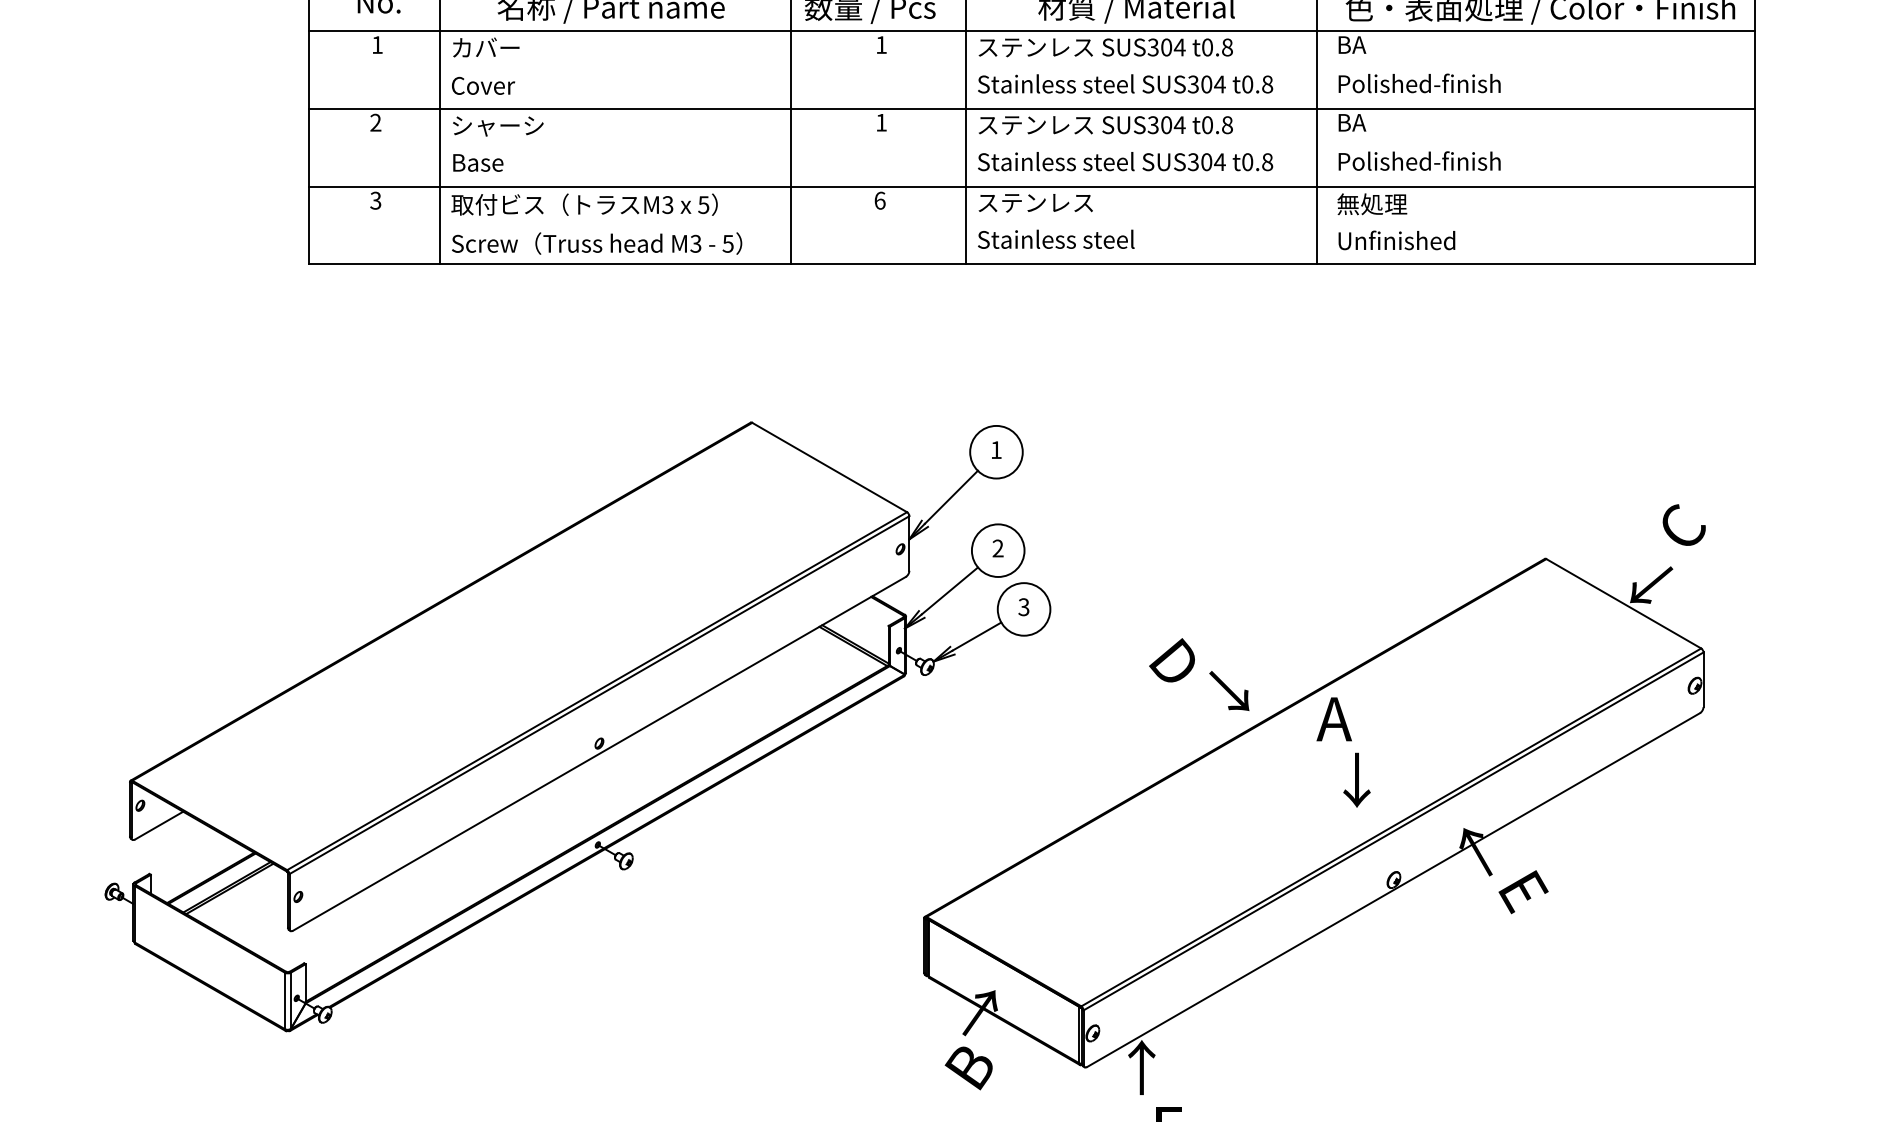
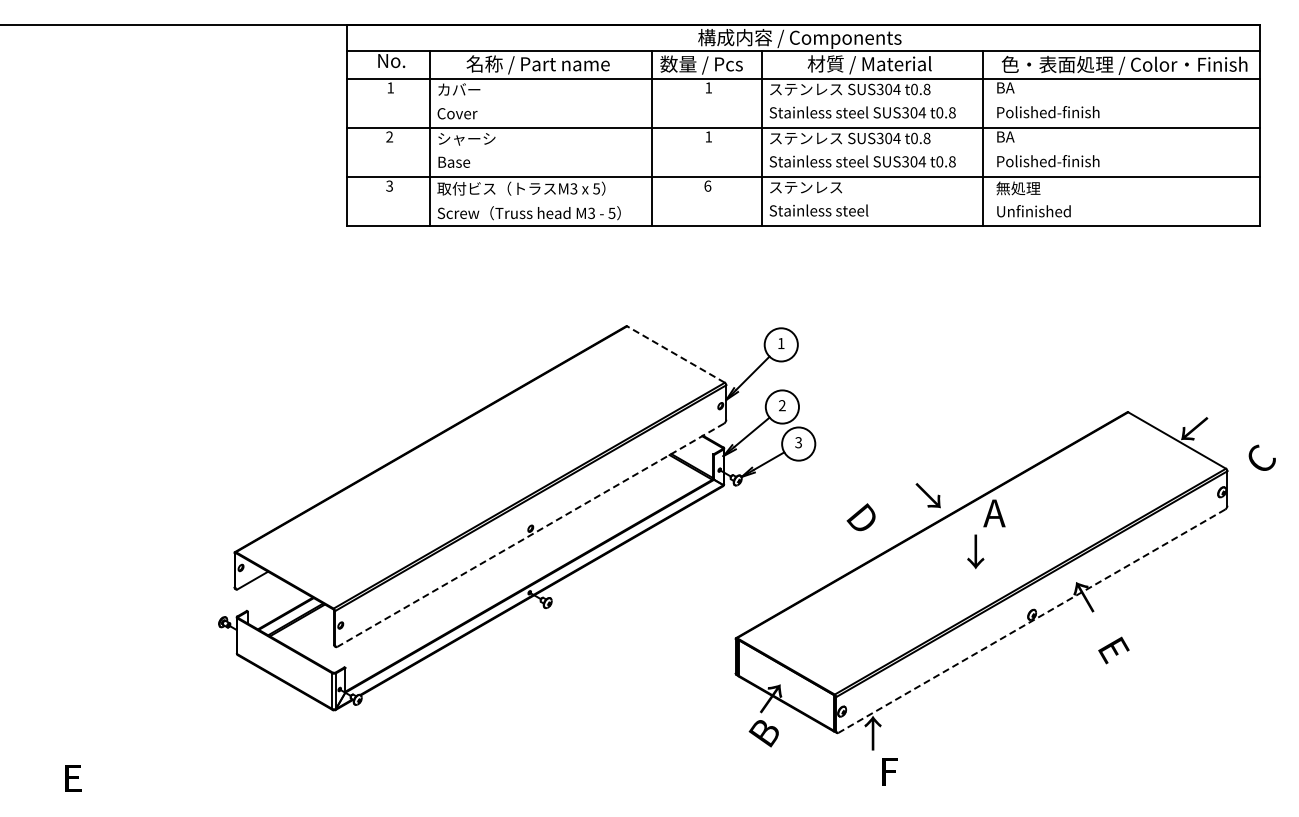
line: (828, 467) -> (675, 354), solid -> dashed
text: (1682, 524) -> (1261, 457), moved
text: (1171, 660) -> (860, 517), moved
line: (599, 754) -> (530, 535), solid -> dashed
text: (1356, 779) -> (975, 551), moved
line: (1392, 890) -> (1031, 621), solid -> dashed
text: (1522, 892) -> (1113, 650), moved

